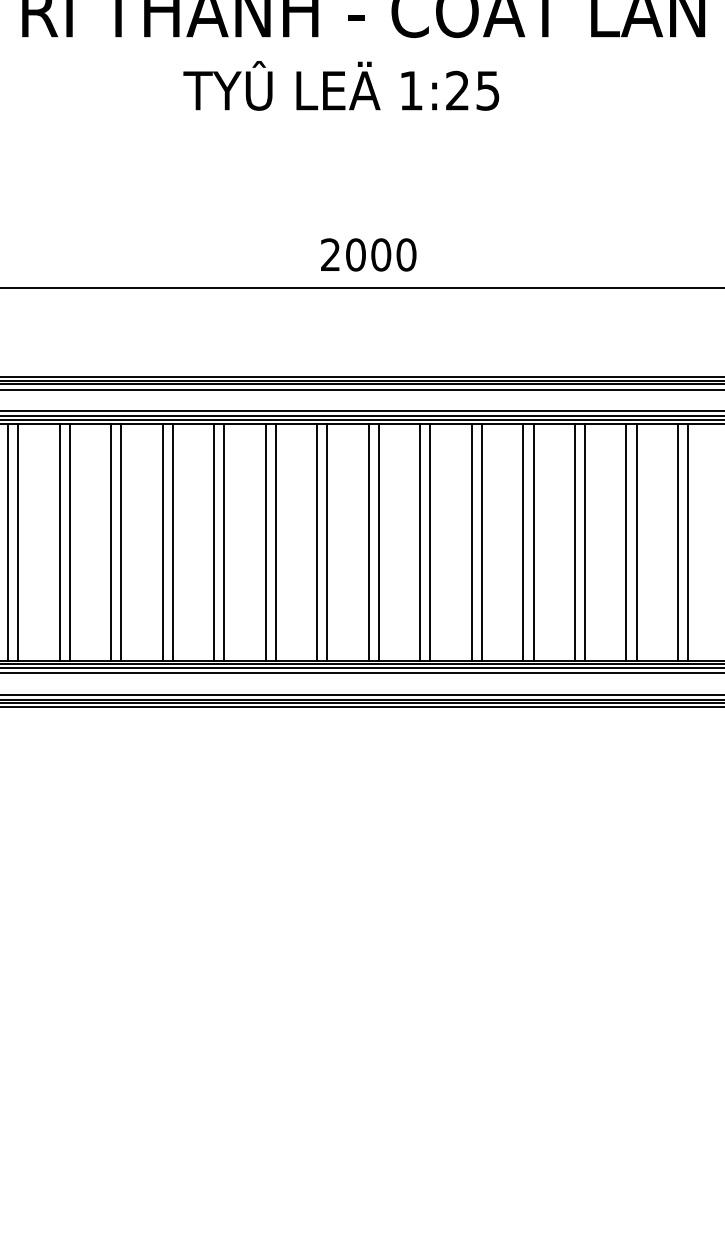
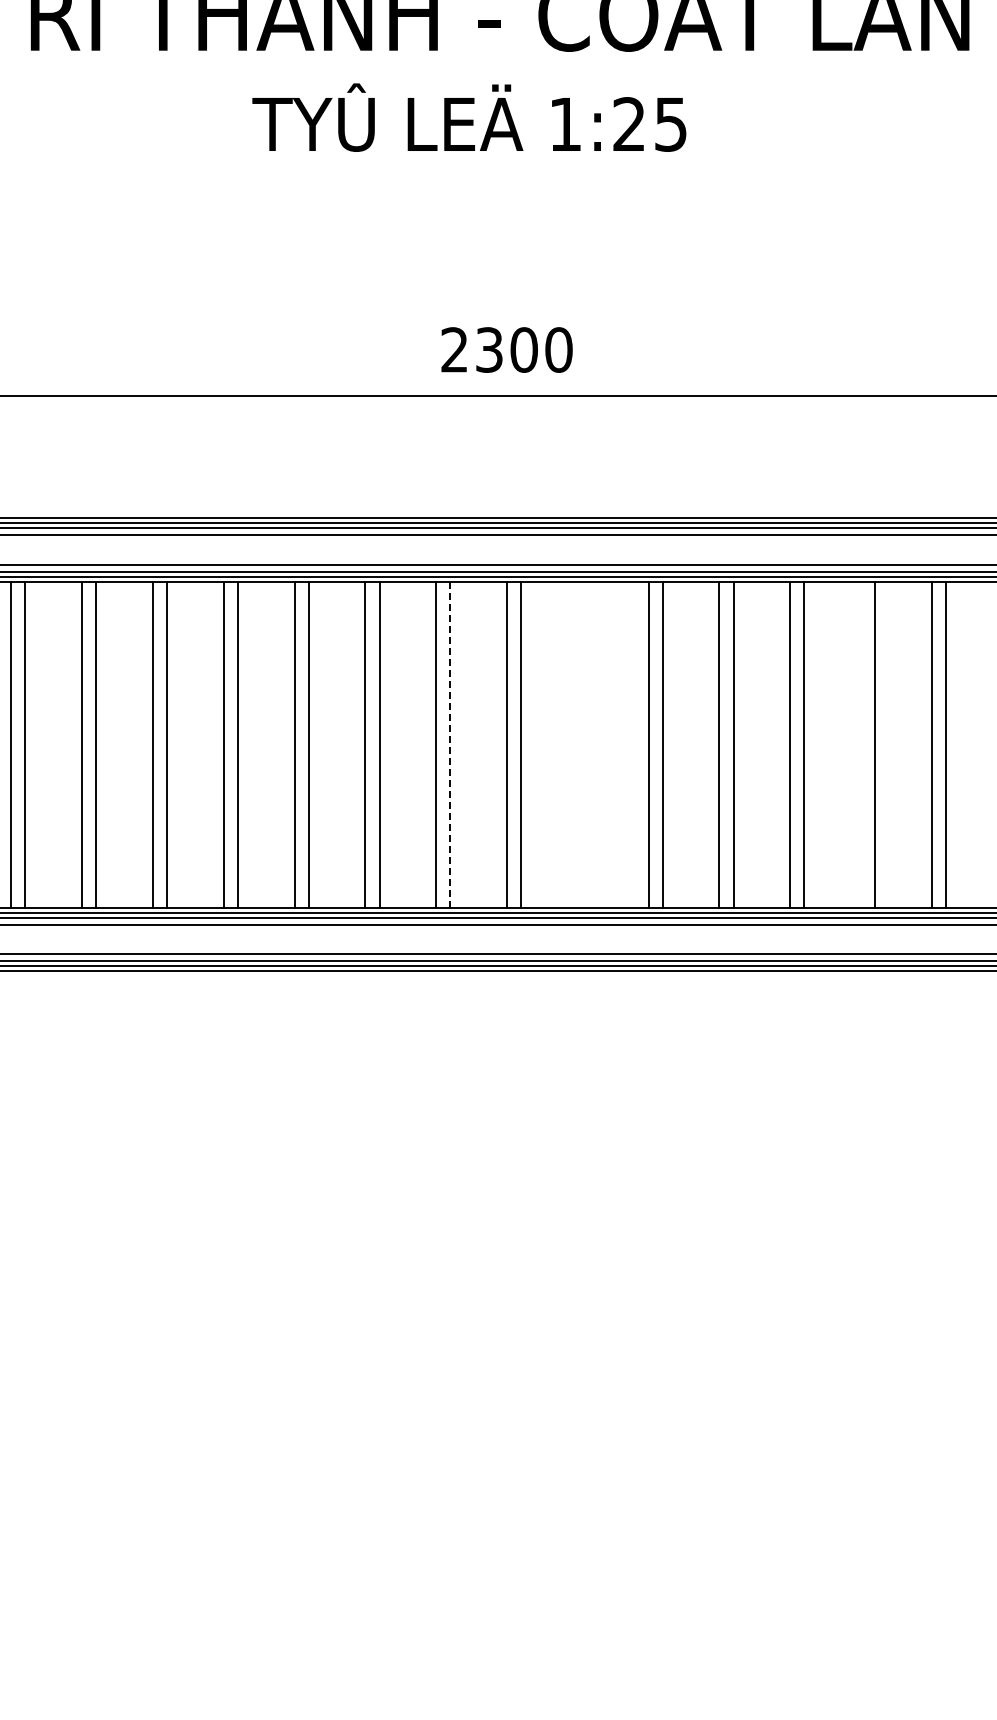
text: (355, 254) -> (489, 349), 2000 -> 2300
line: (327, 541) -> (450, 744), solid -> dashed
line: (419, 541) -> (577, 744), removed
line: (430, 541) -> (591, 744), removed
line: (626, 541) -> (861, 744), removed

